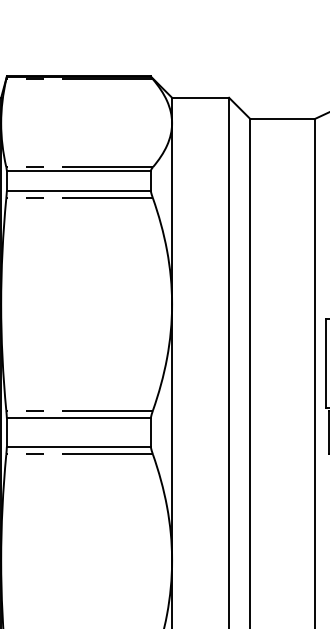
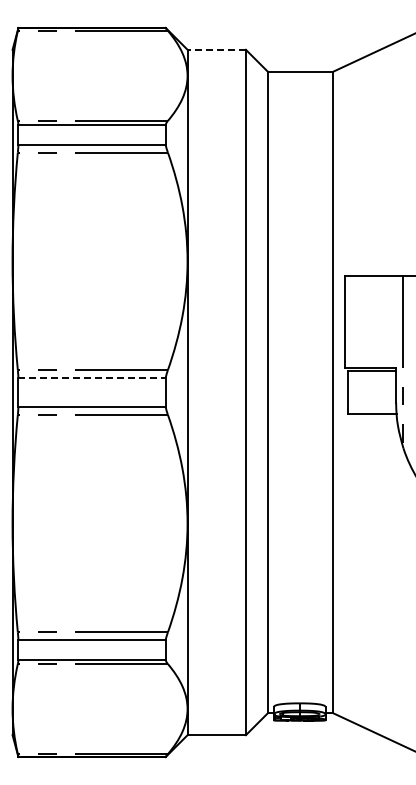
line: (200, 97) -> (216, 49), solid -> dashed
line: (79, 417) -> (92, 377), solid -> dashed

